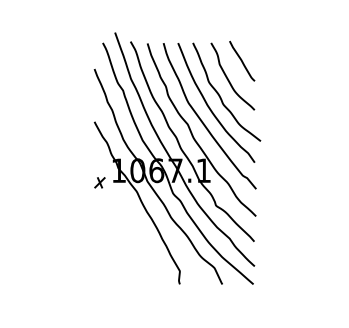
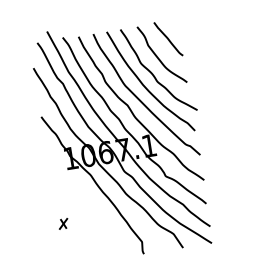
part: (99, 182) -> (63, 223), moved

